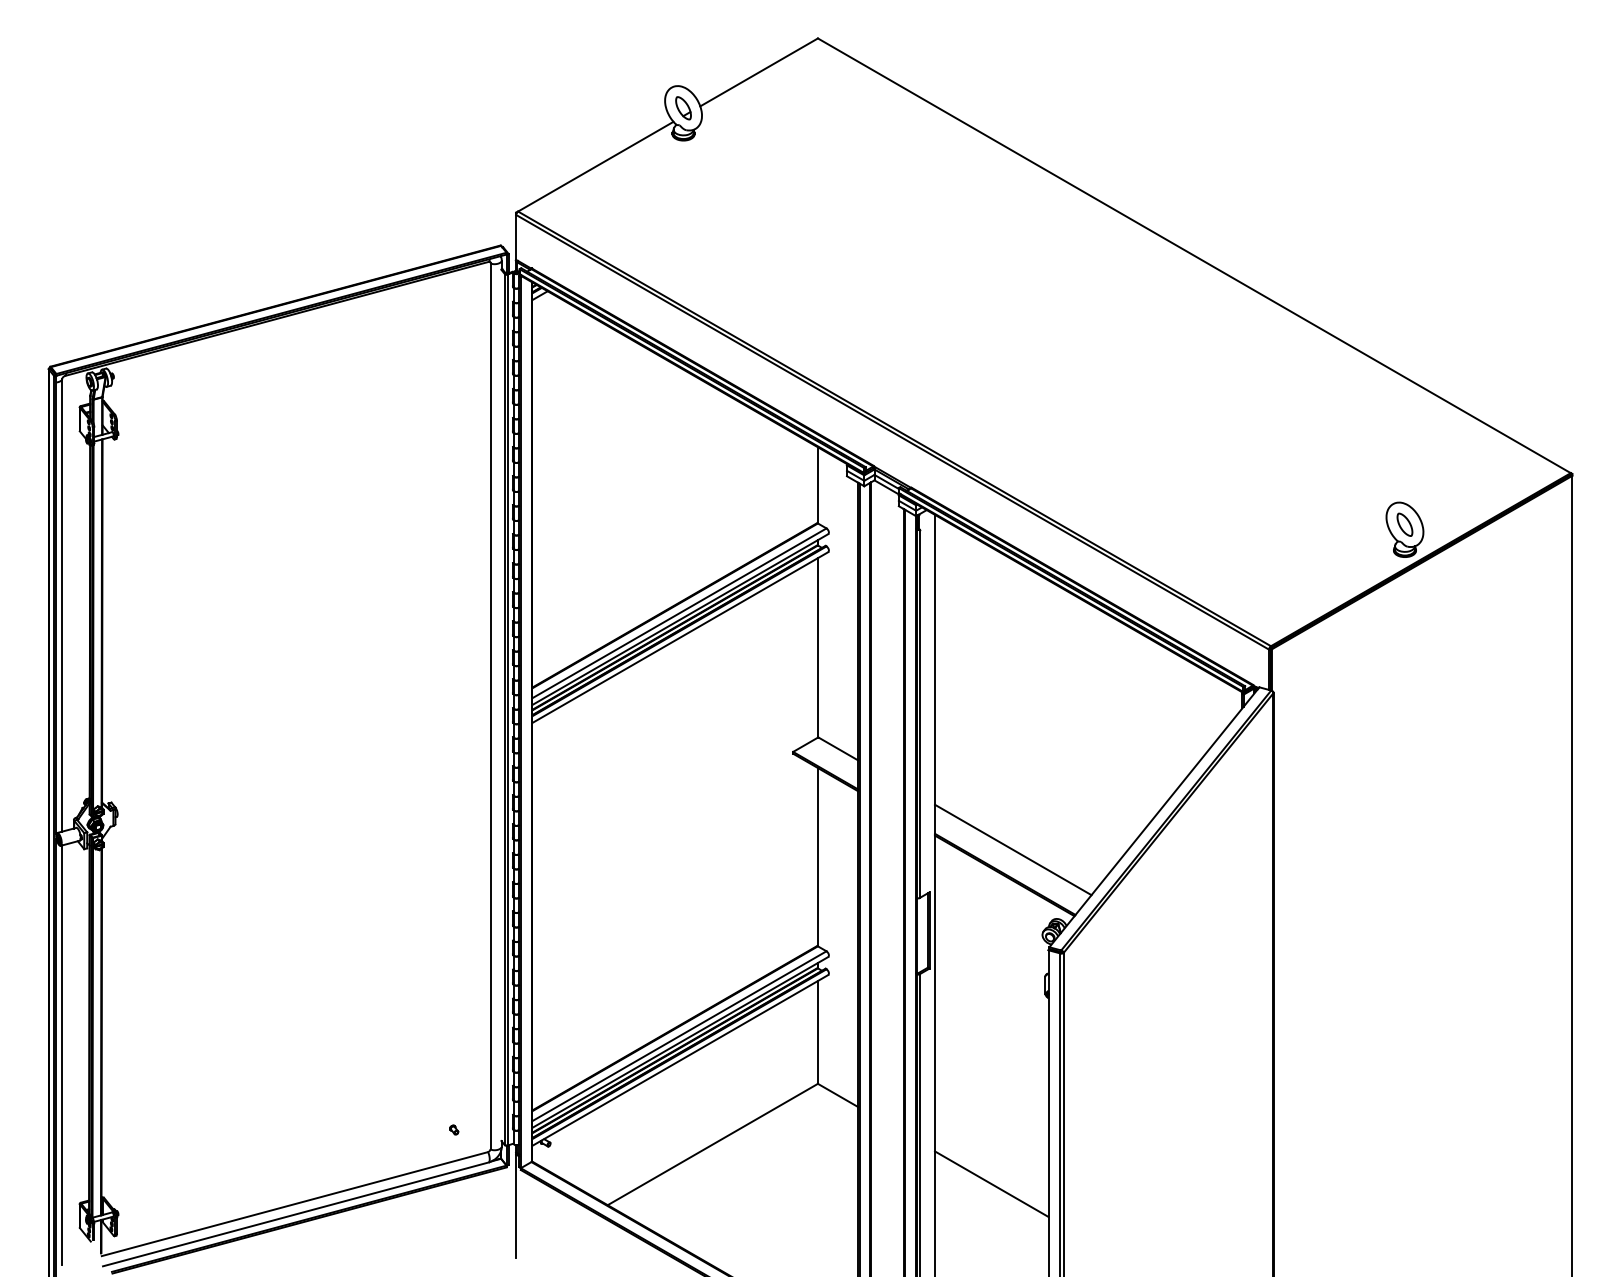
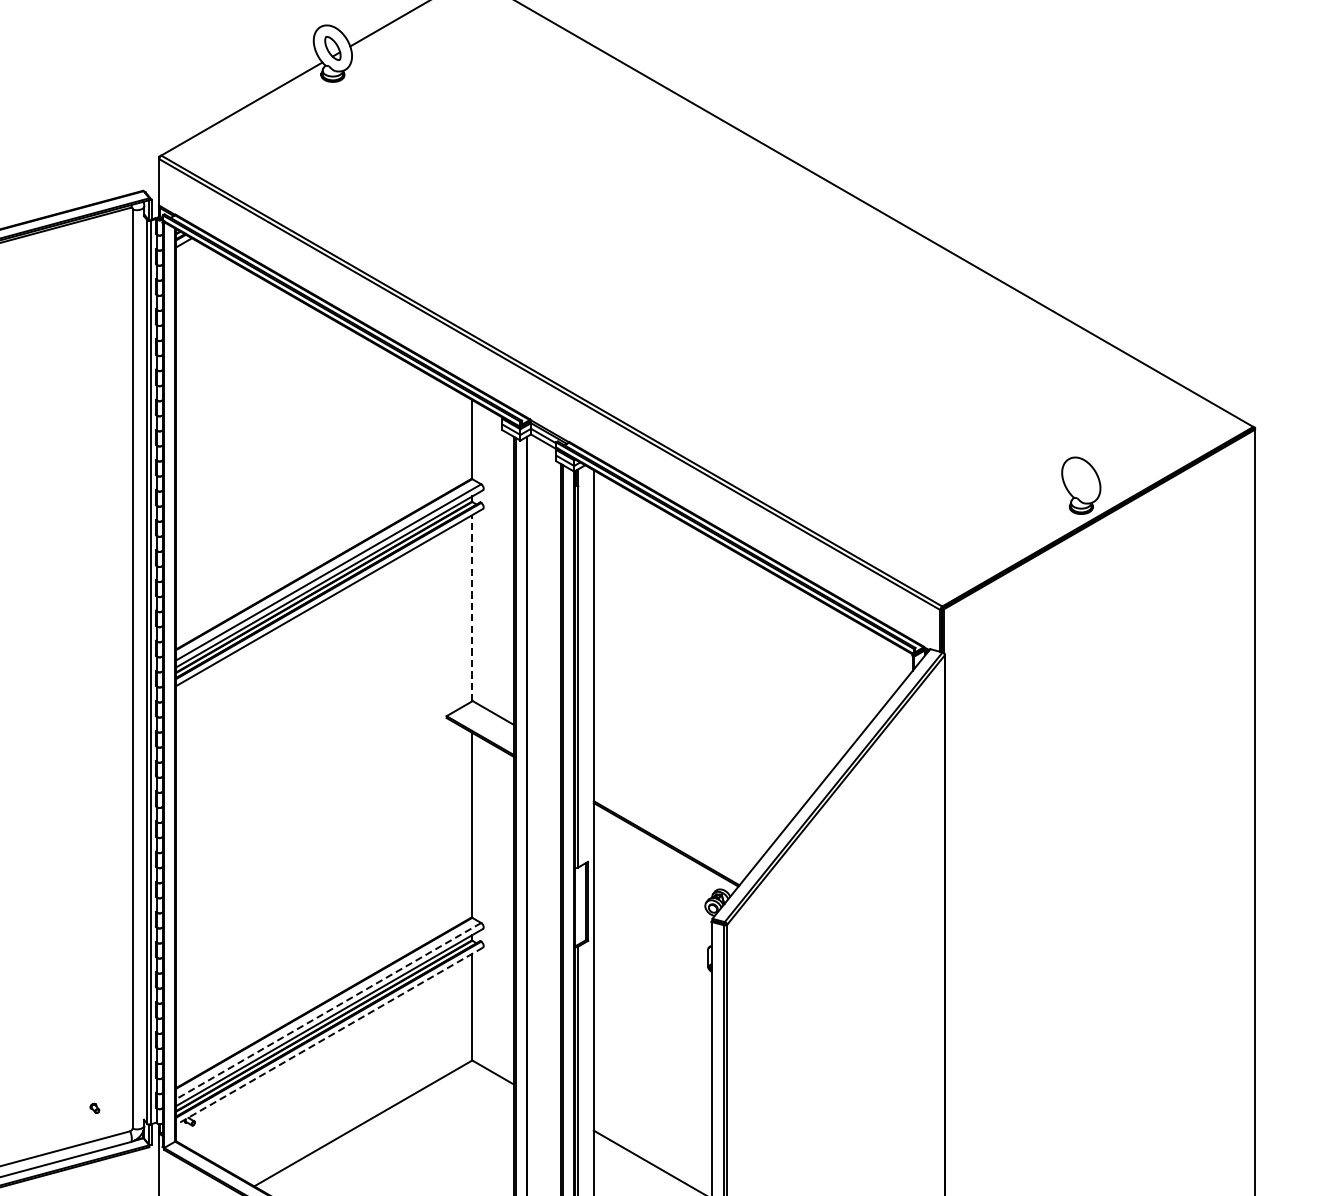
part: (1404, 524) -> (1080, 480), removed
line: (817, 647) -> (471, 607), solid -> dashed
line: (1013, 849) -> (675, 817), removed
line: (679, 1036) -> (328, 1011), solid -> dashed
line: (680, 1060) -> (329, 1036), solid -> dashed

